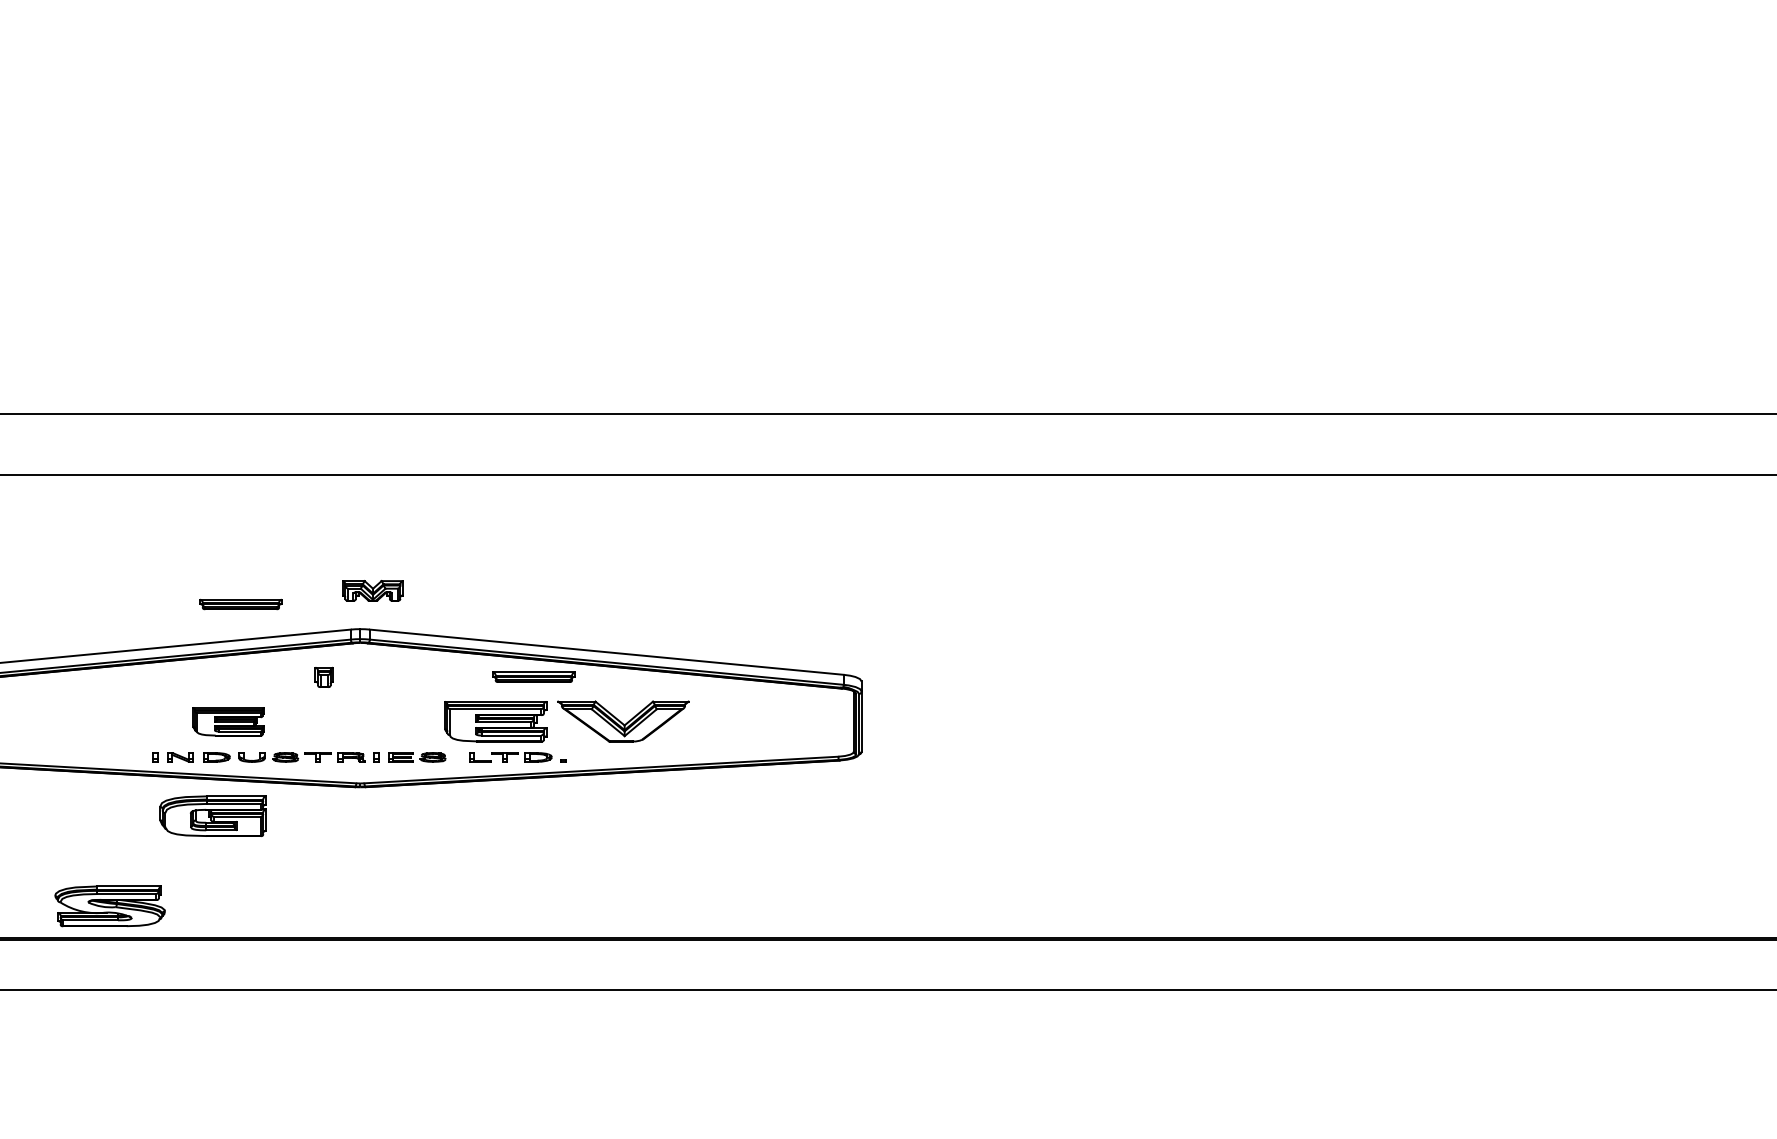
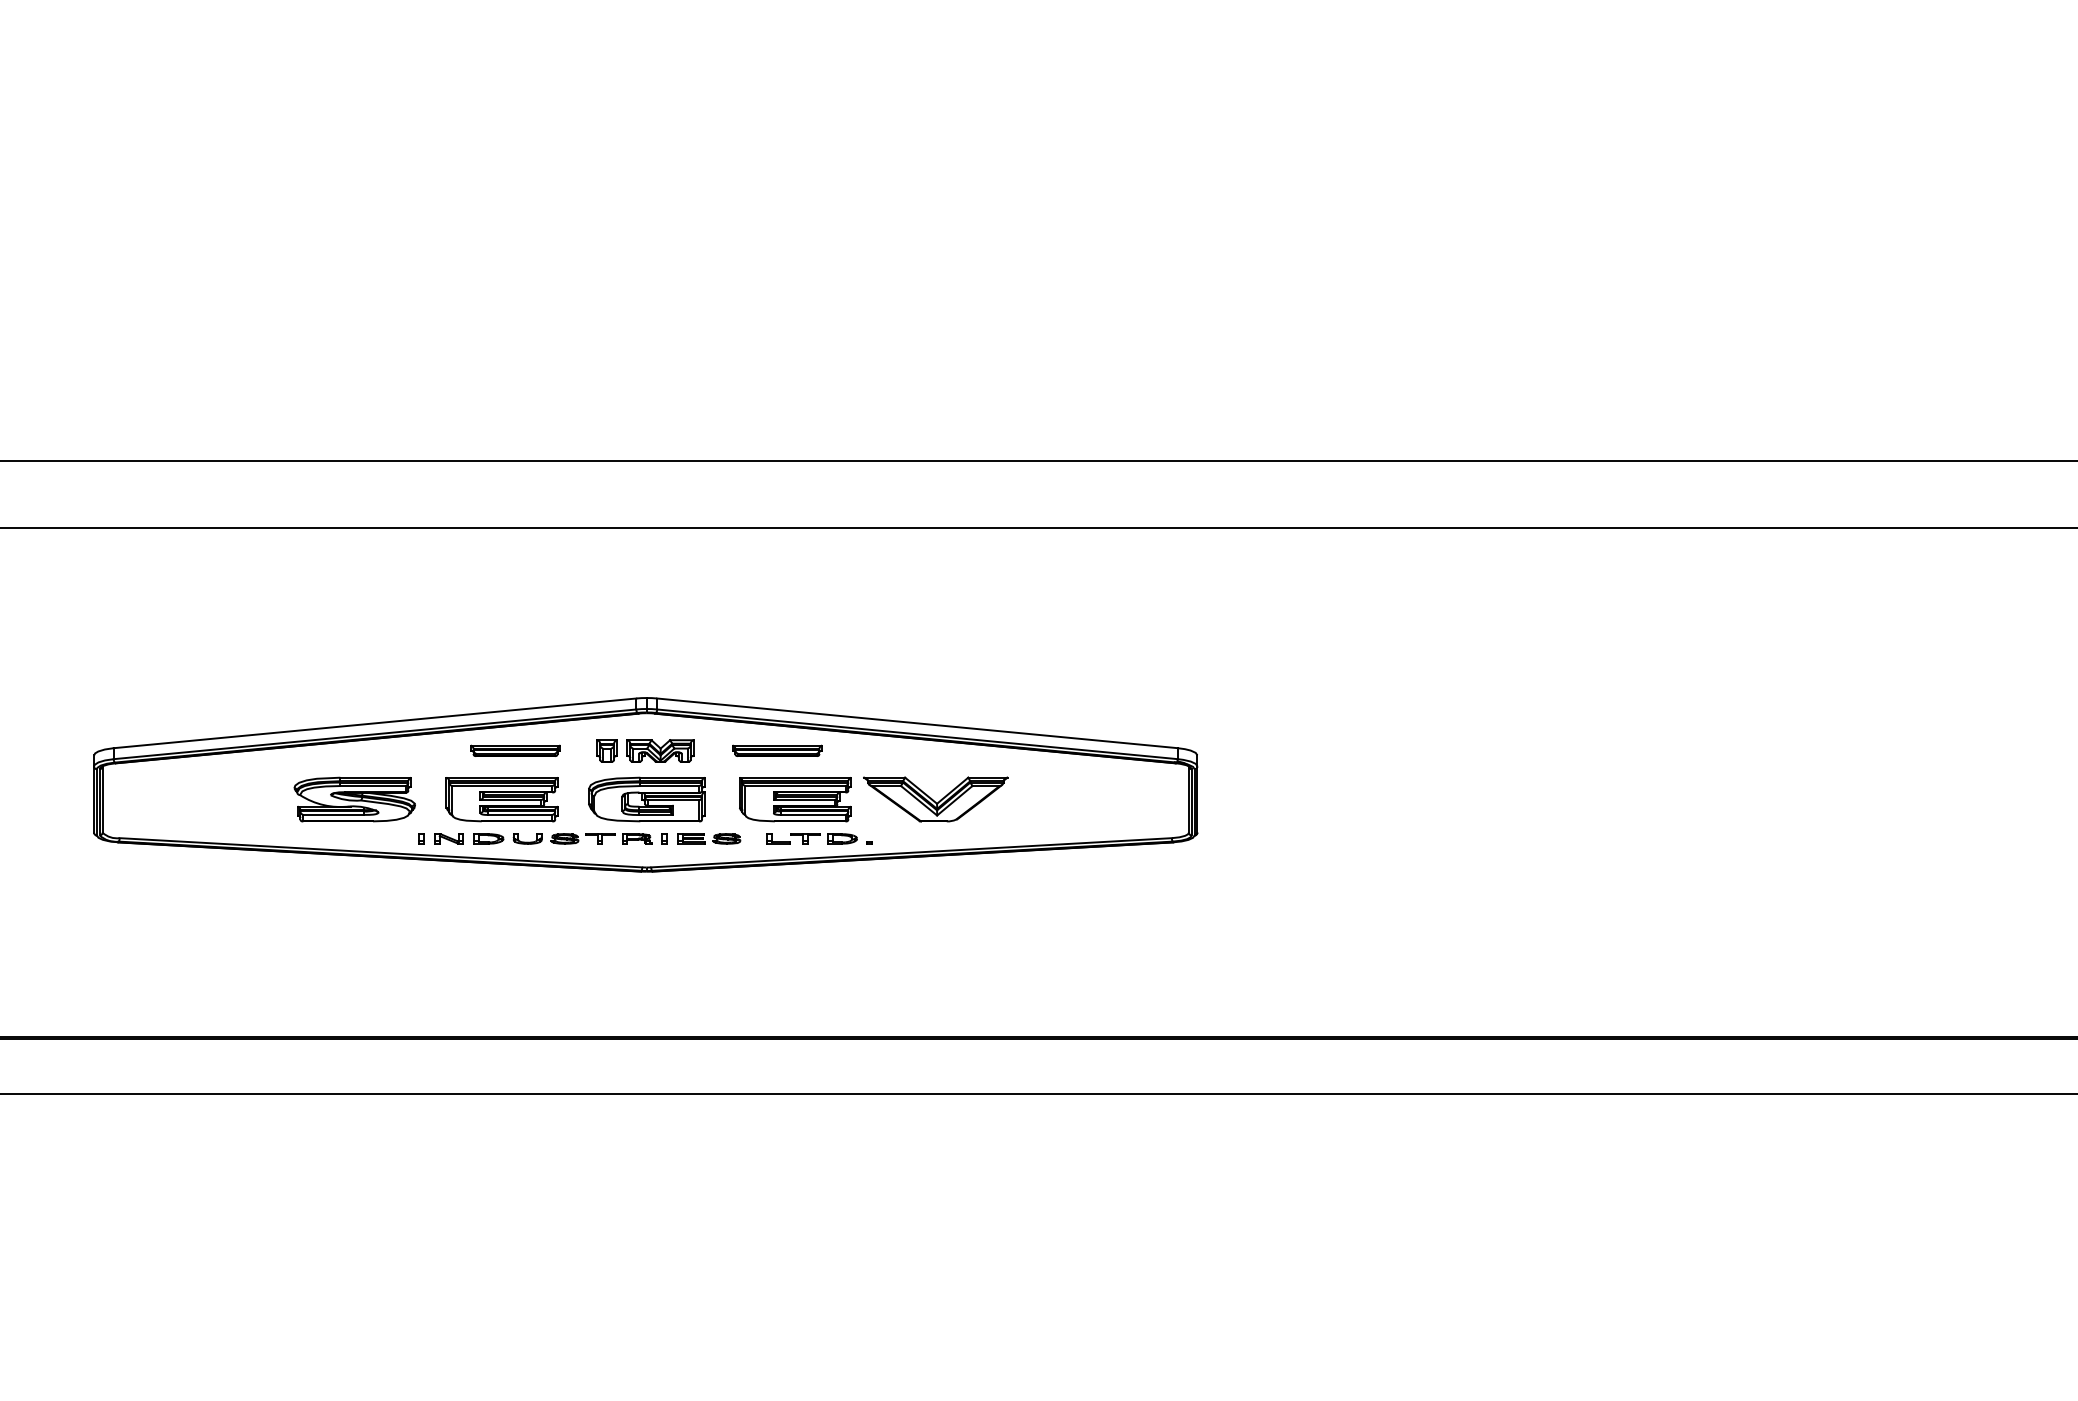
part: (372, 590) -> (660, 750), moved
part: (240, 604) -> (515, 750), moved
part: (533, 676) -> (777, 750), moved
part: (228, 721) -> (501, 799), size x1.43
part: (212, 816) -> (646, 799), moved
part: (109, 906) -> (354, 799), moved

